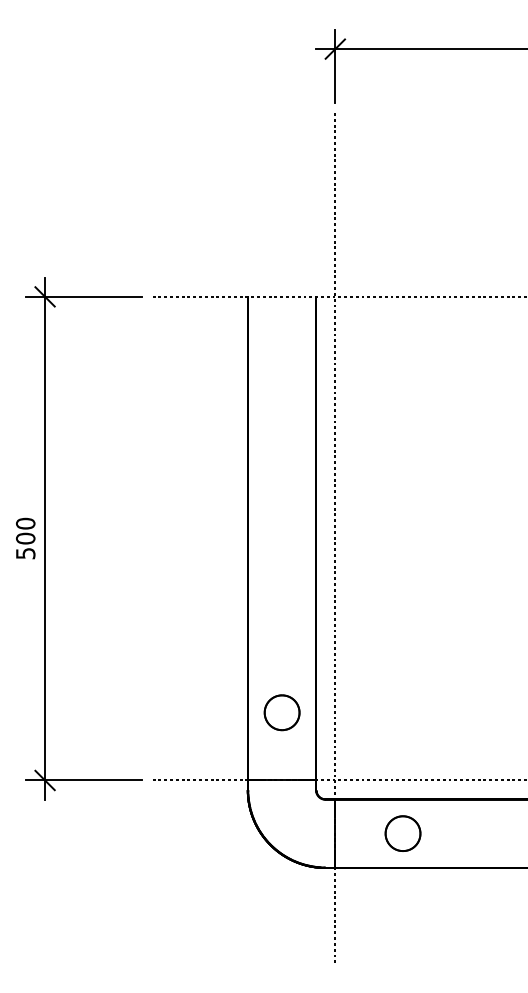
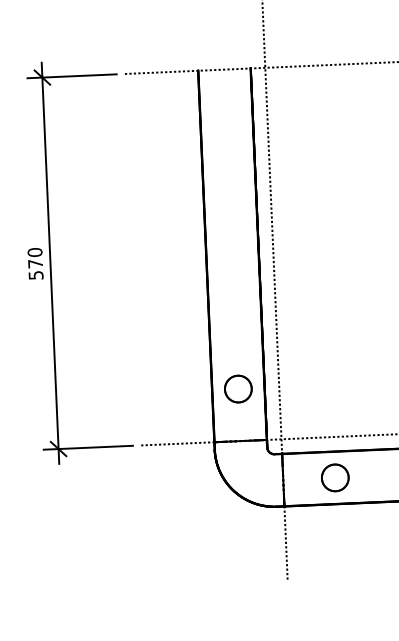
text: (25, 538) -> (35, 263), 500 -> 570

